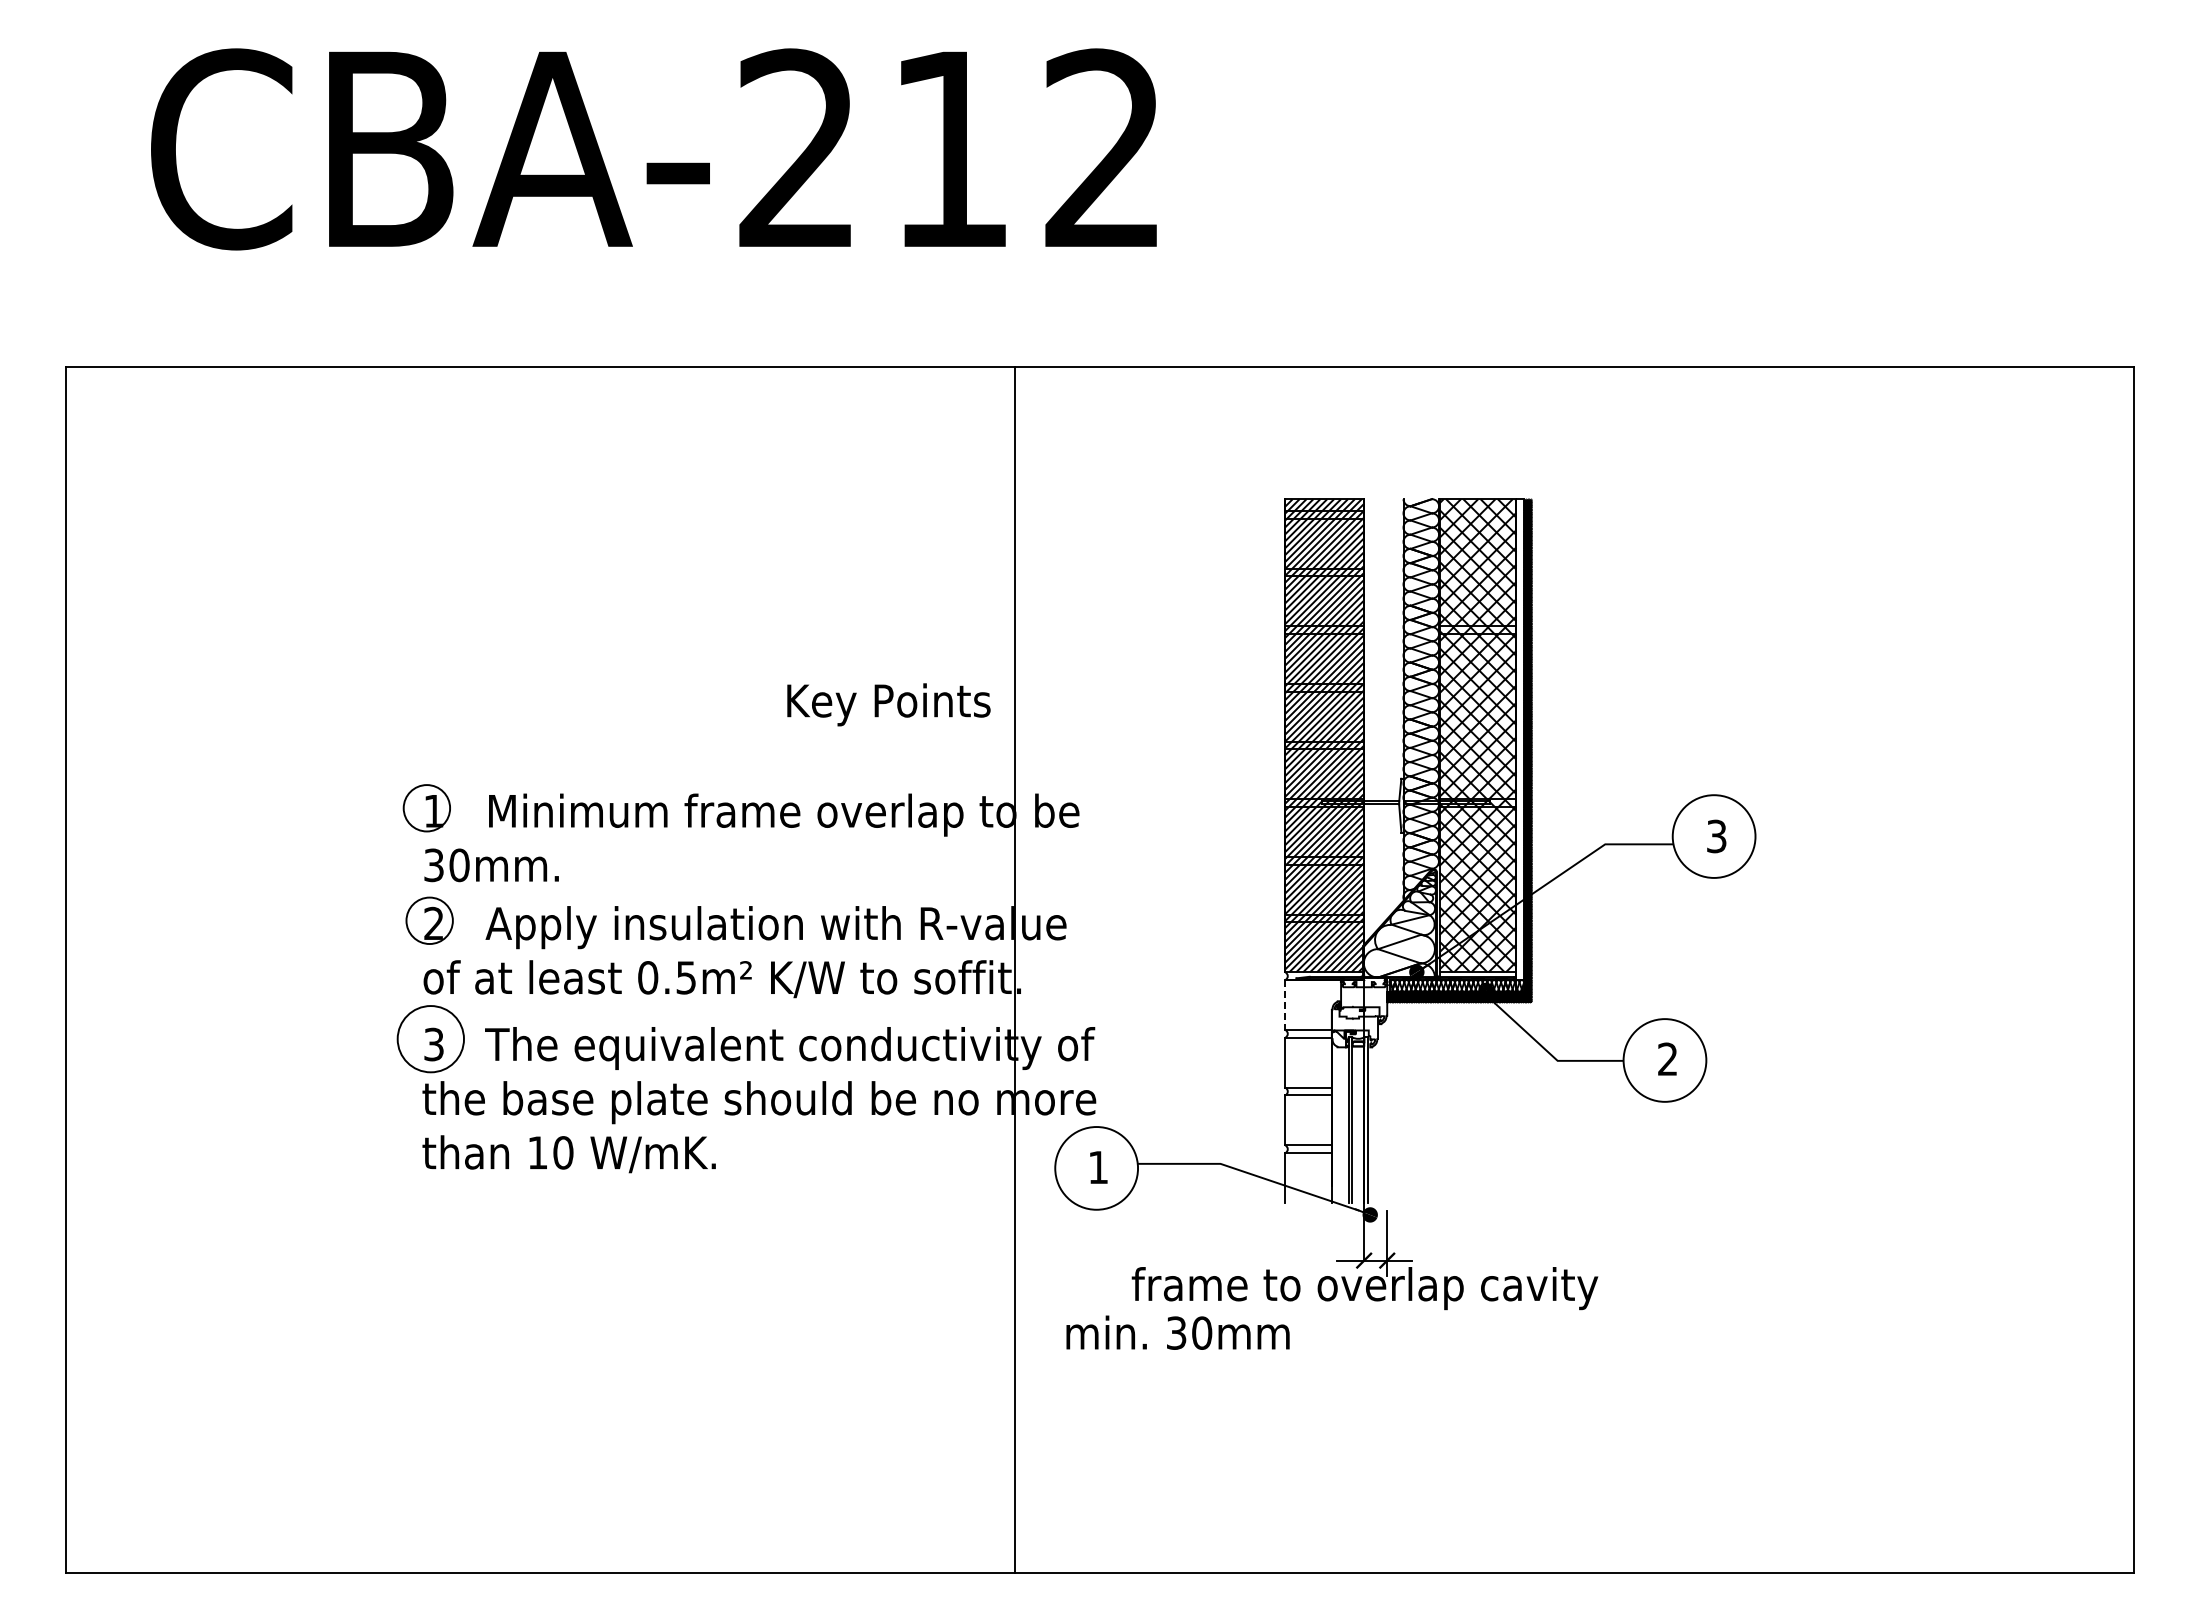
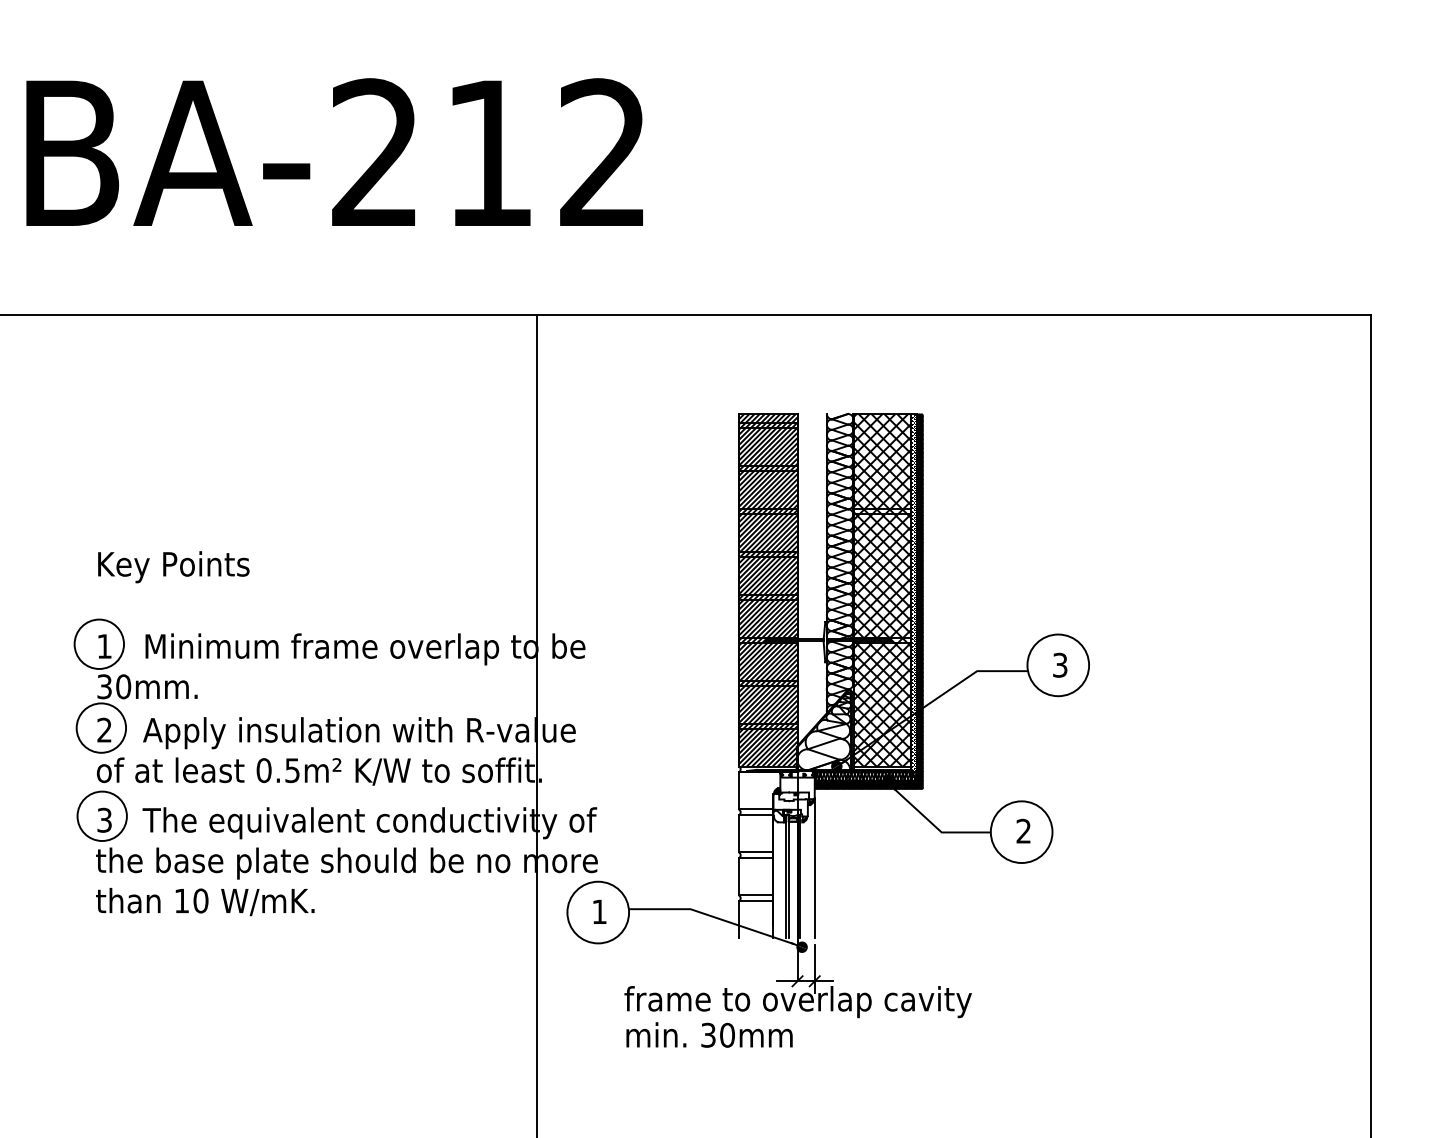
text: (888, 704) -> (173, 566), moved
hatch: (1520, 744) -> (914, 596), added
circle: (426, 808) -> (99, 644), size x1.43
circle: (429, 920) -> (101, 727), size x1.43
line: (1285, 1005) -> (738, 791), dashed -> solid
line: (1387, 1108) -> (814, 867), added
text: (1177, 1332) -> (709, 1034), moved

